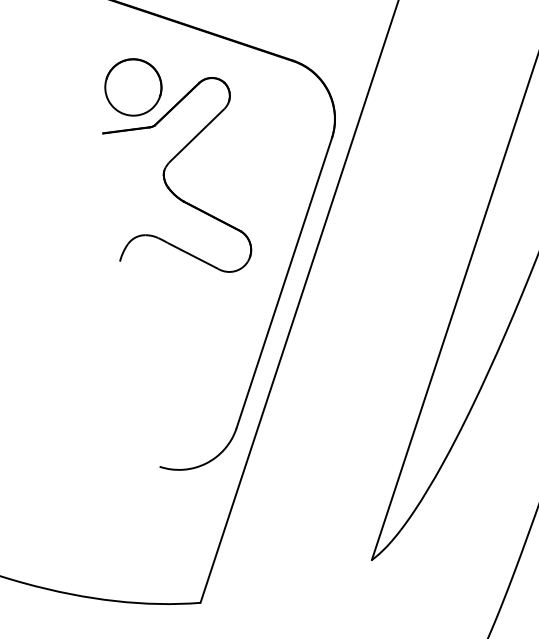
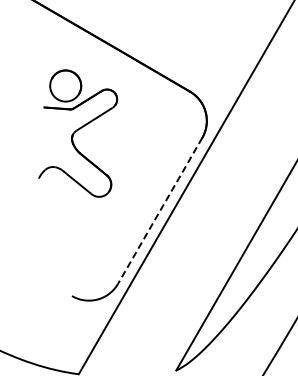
part: (173, 166) -> (78, 133), moved
line: (283, 284) -> (159, 211), solid -> dashed

